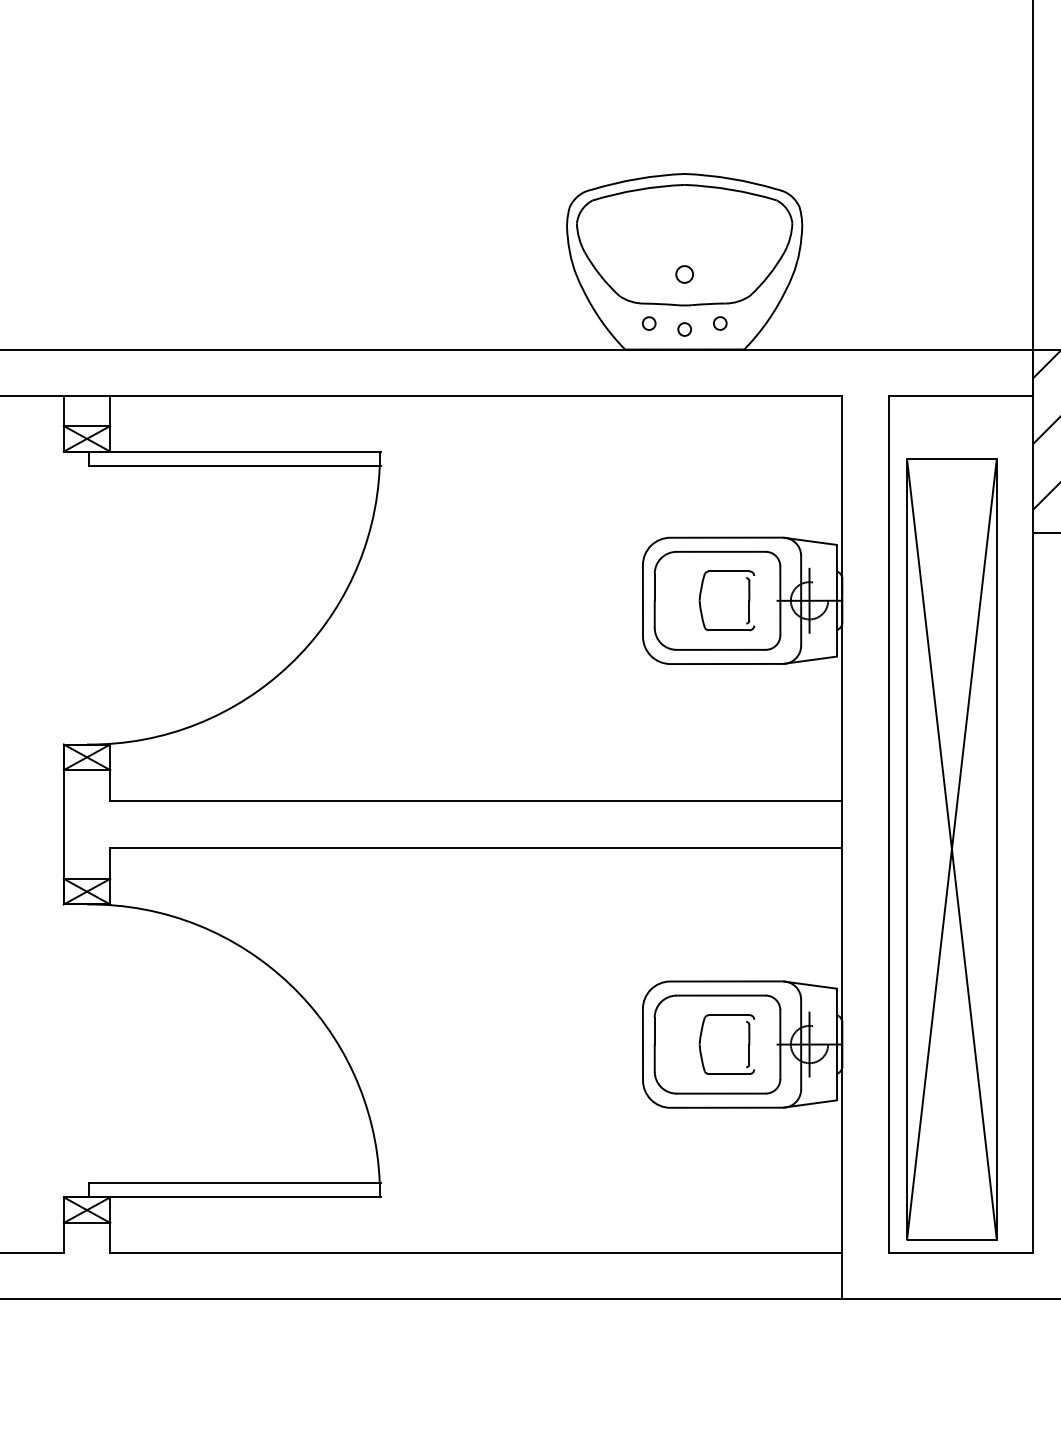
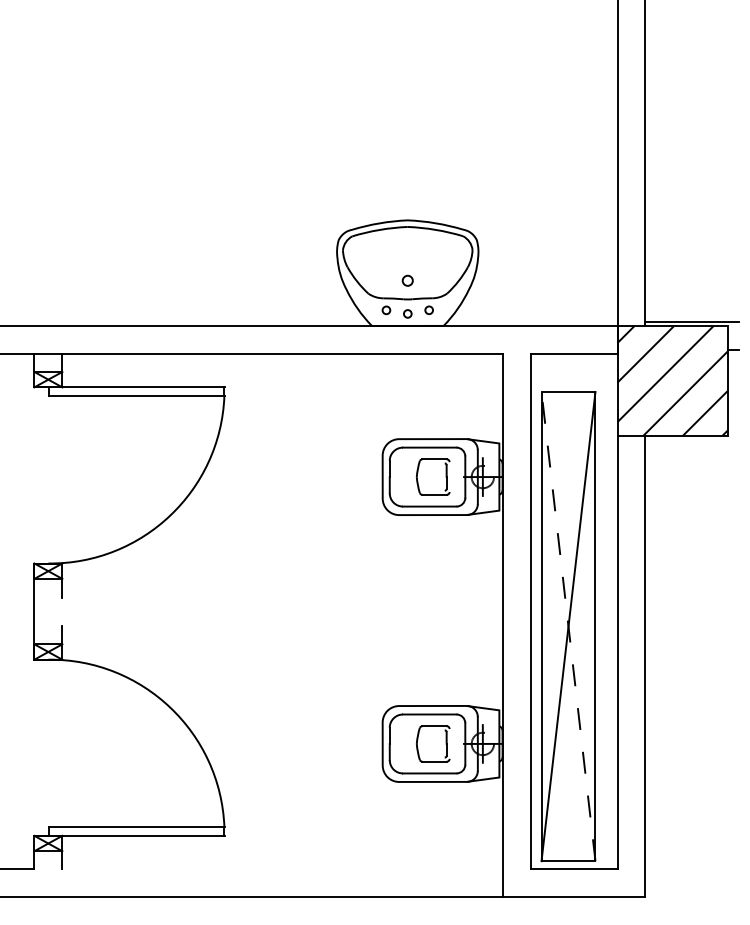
line: (476, 801) -> (282, 597), removed
line: (476, 847) -> (282, 625), removed
line: (951, 849) -> (568, 626), solid -> dashed
line: (476, 1253) -> (282, 869), removed

